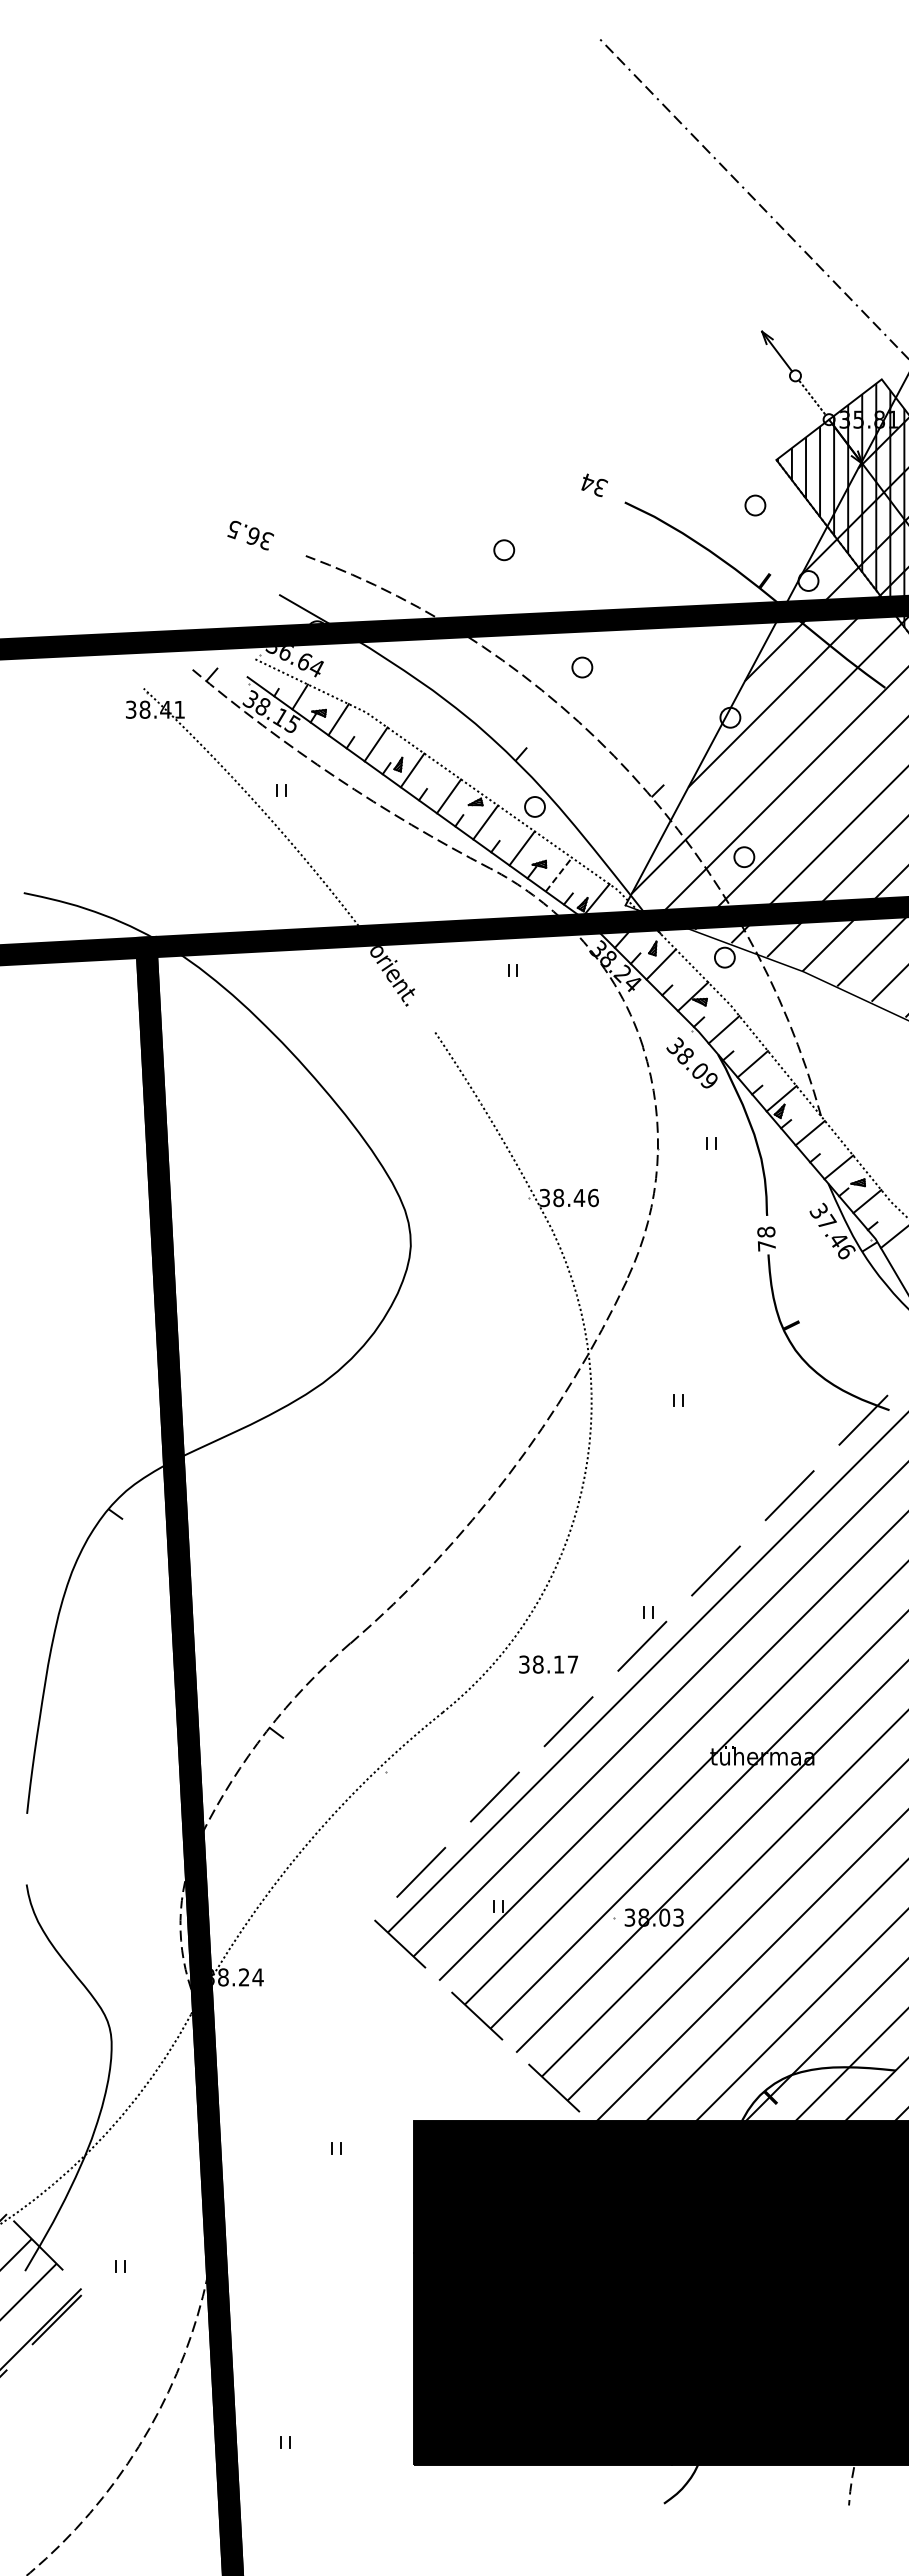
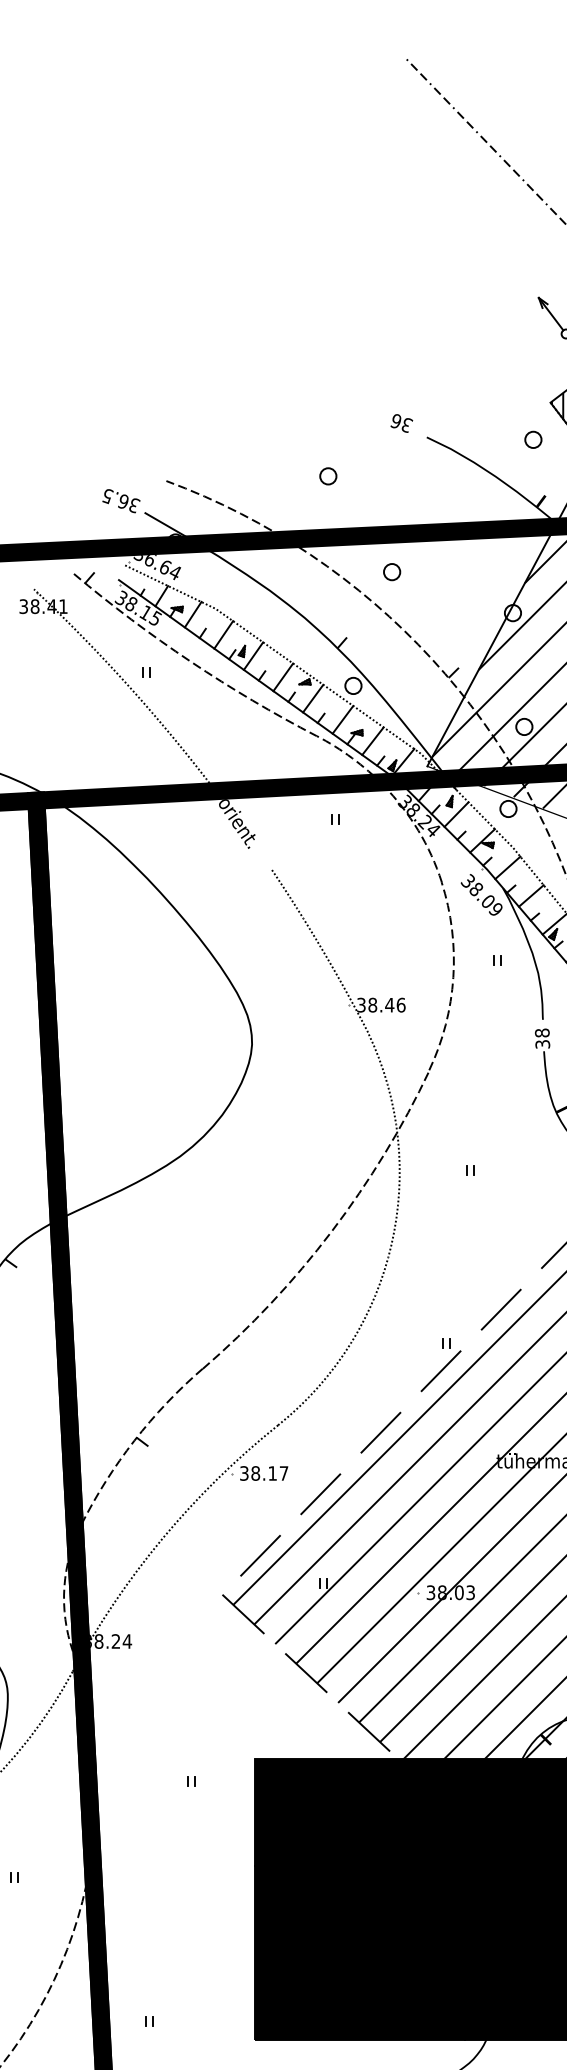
text: (587, 482) -> (396, 421), 34 -> 36
text: (250, 535) -> (121, 501), moved
line: (559, 874) -> (373, 741), dashed -> solid
text: (766, 1245) -> (542, 1043), 78 -> 38
text: (548, 1664) -> (264, 1473), moved

